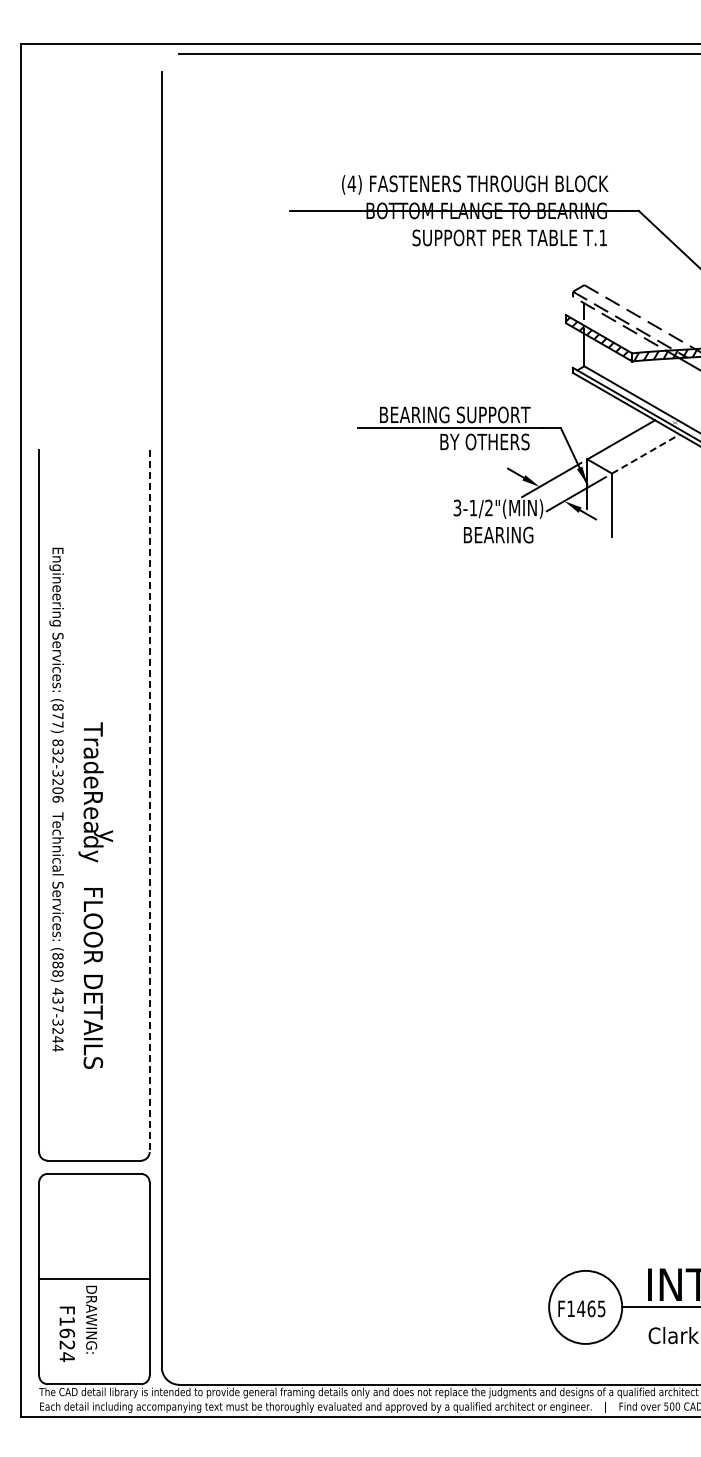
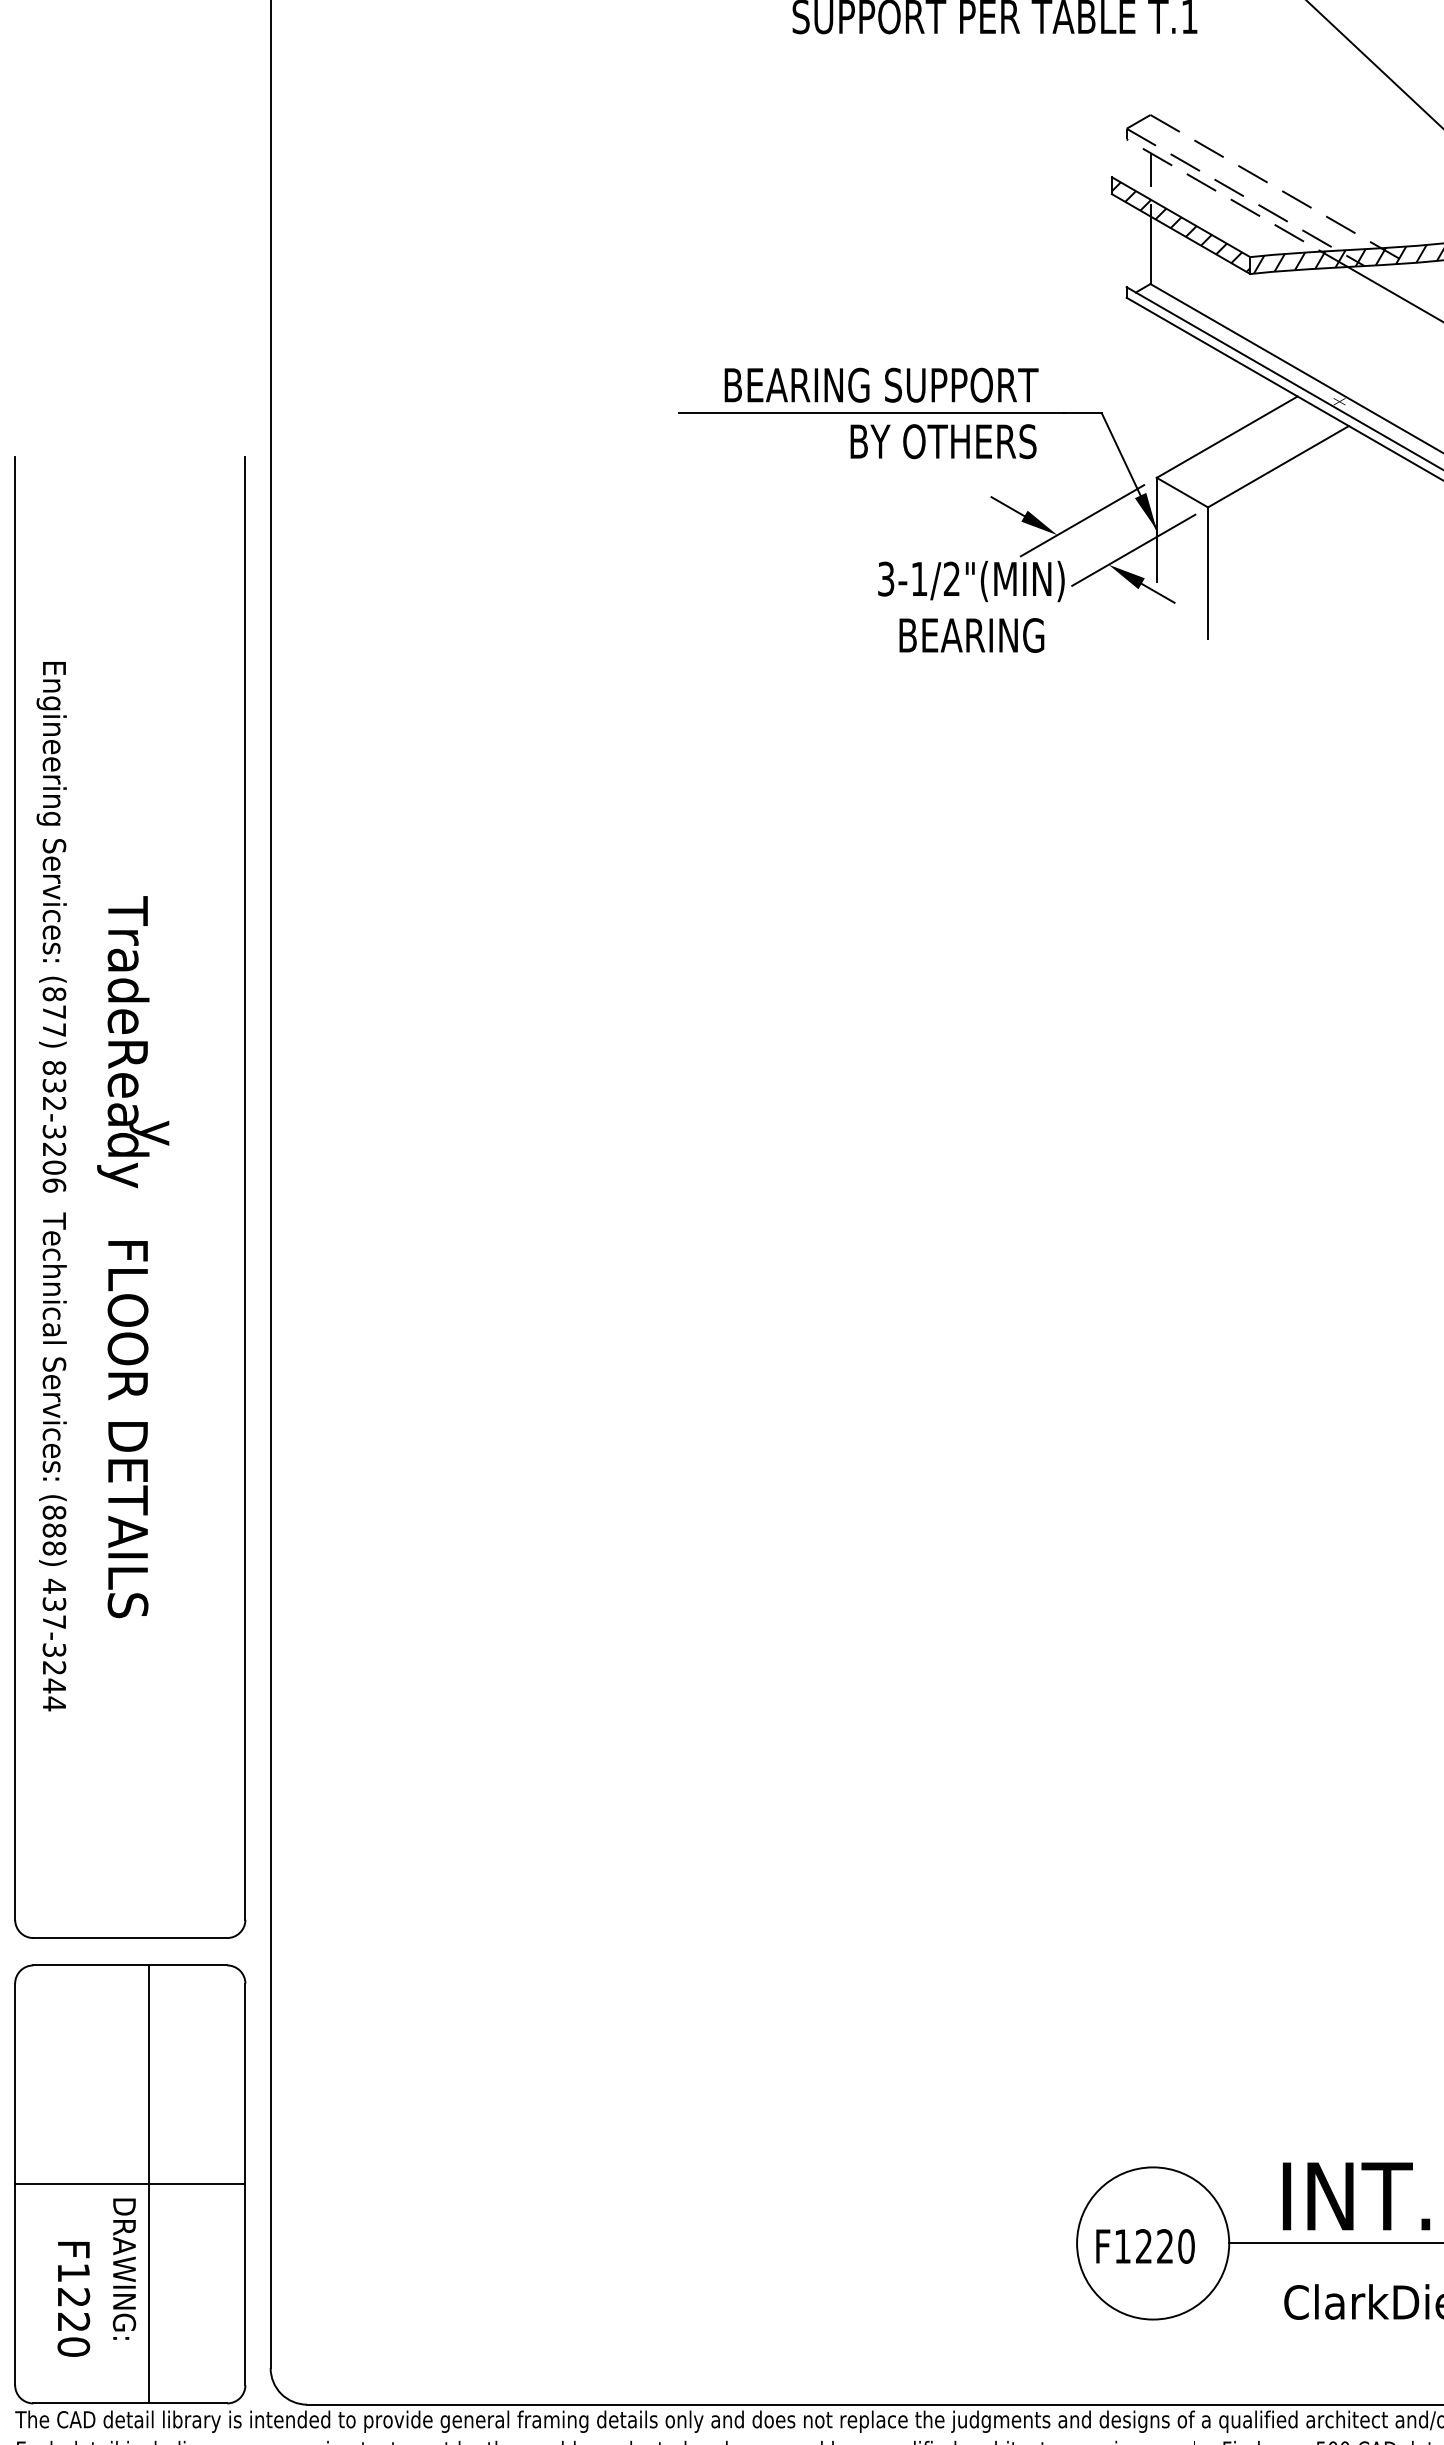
line: (646, 453) -> (1279, 465), dashed -> solid
line: (149, 801) -> (244, 1190), dashed -> solid
text: (95, 895) -> (132, 1256), moved
line: (103, 1278) -> (149, 2183), added
text: (591, 1308) -> (1165, 2245), F1465 -> F1220
text: (67, 1345) -> (74, 2322), F1624 -> F1220

